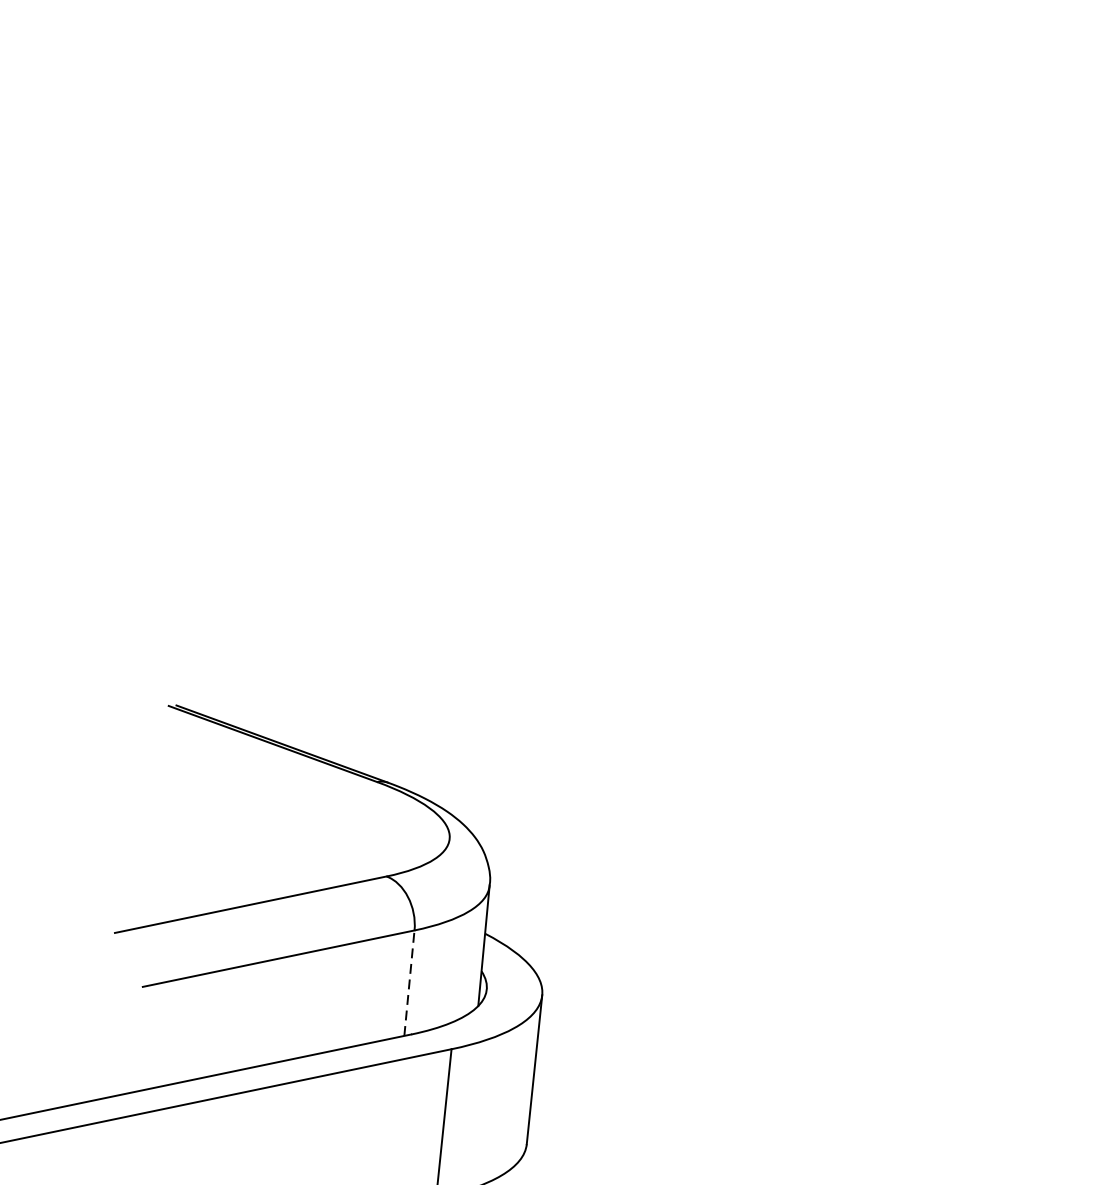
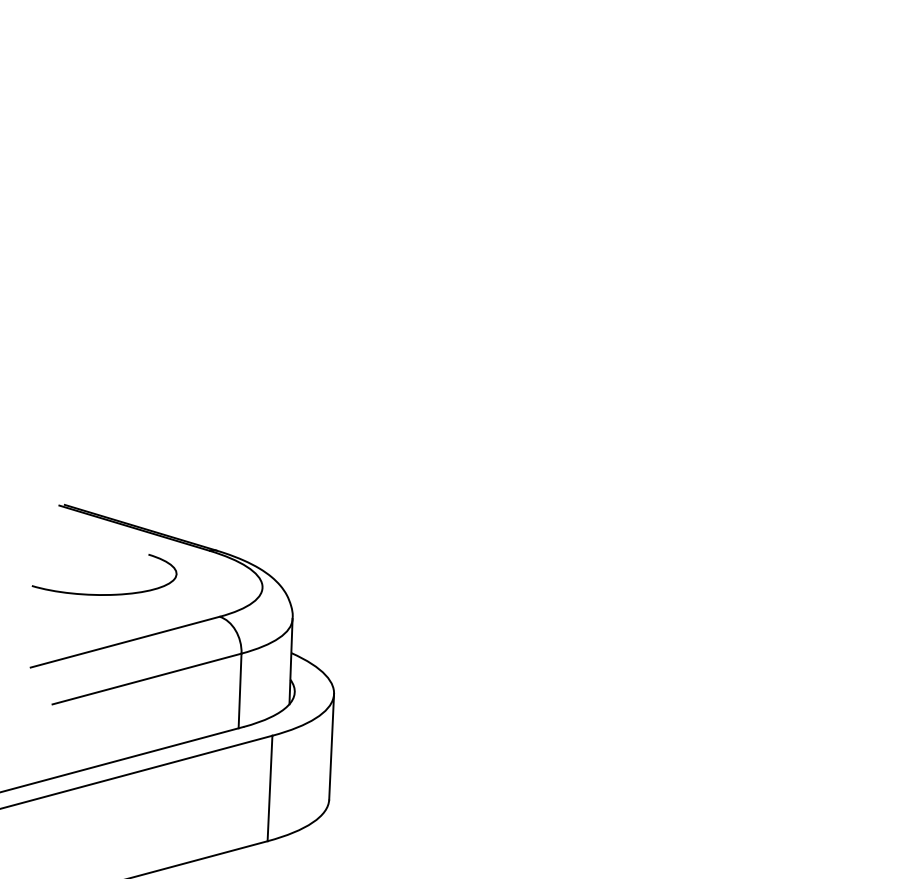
curve: (225, 835) -> (104, 594), added
line: (410, 982) -> (240, 690), dashed -> solid

